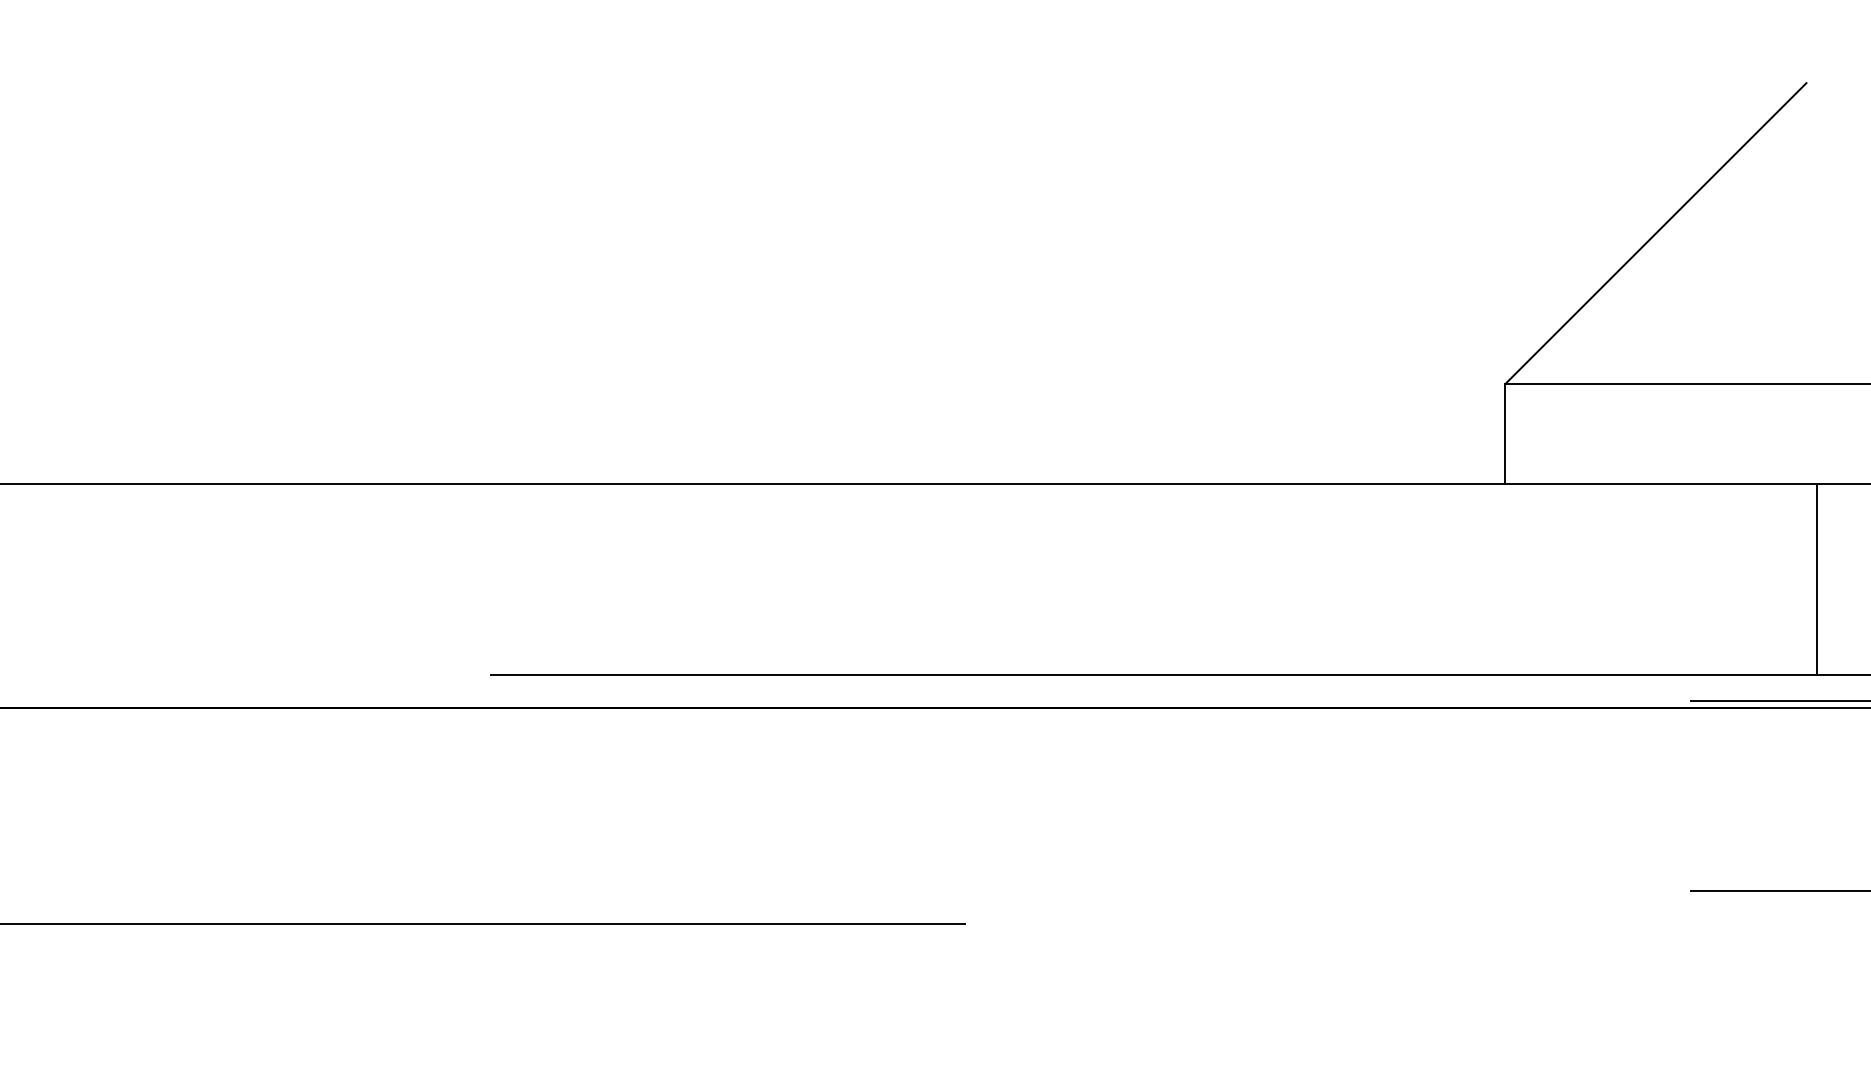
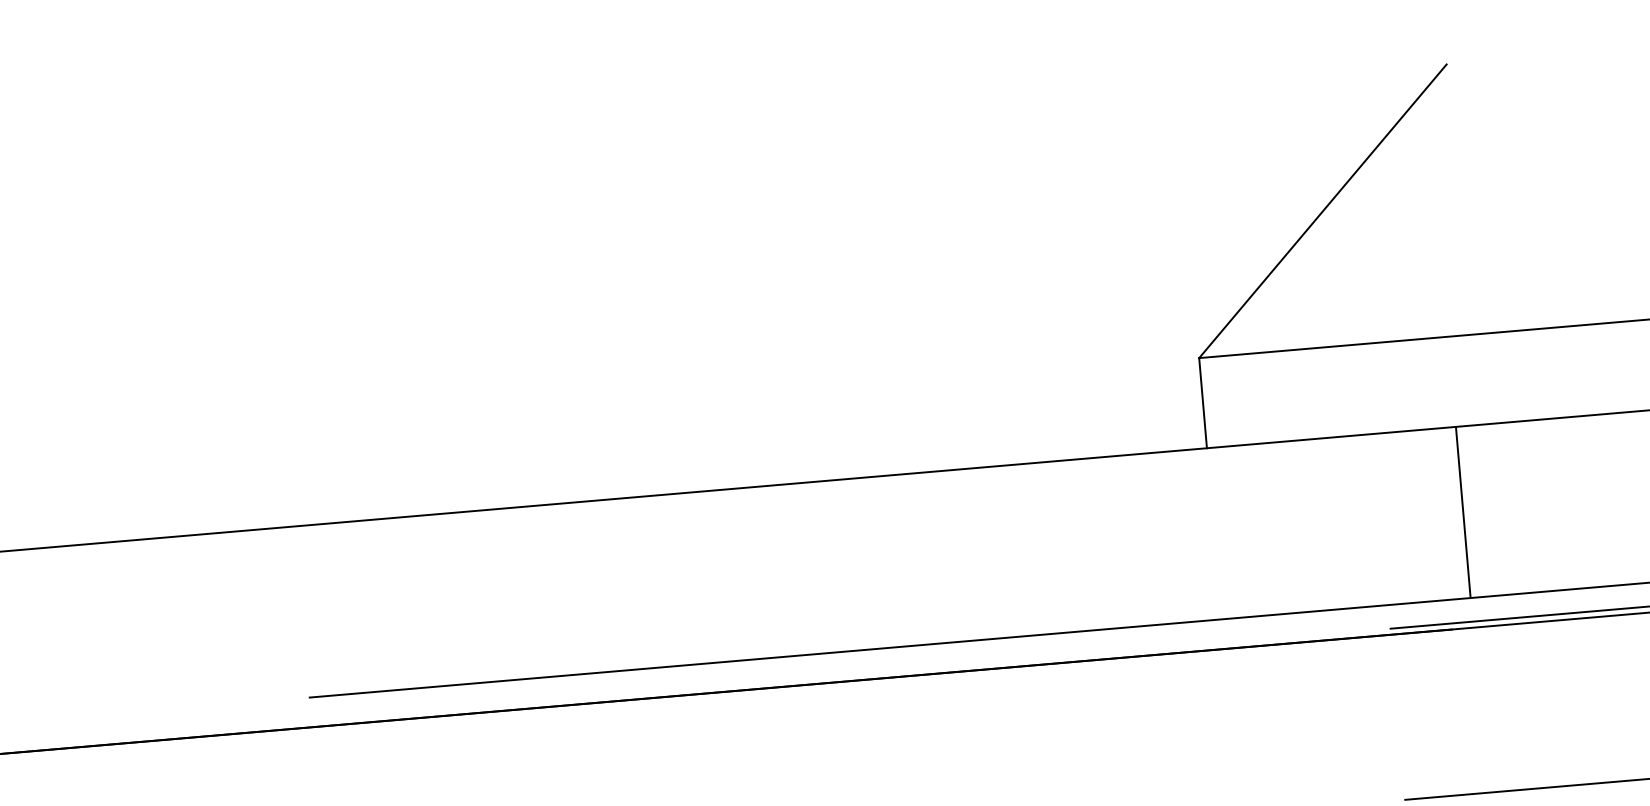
line: (1817, 579) -> (1463, 512), moved

